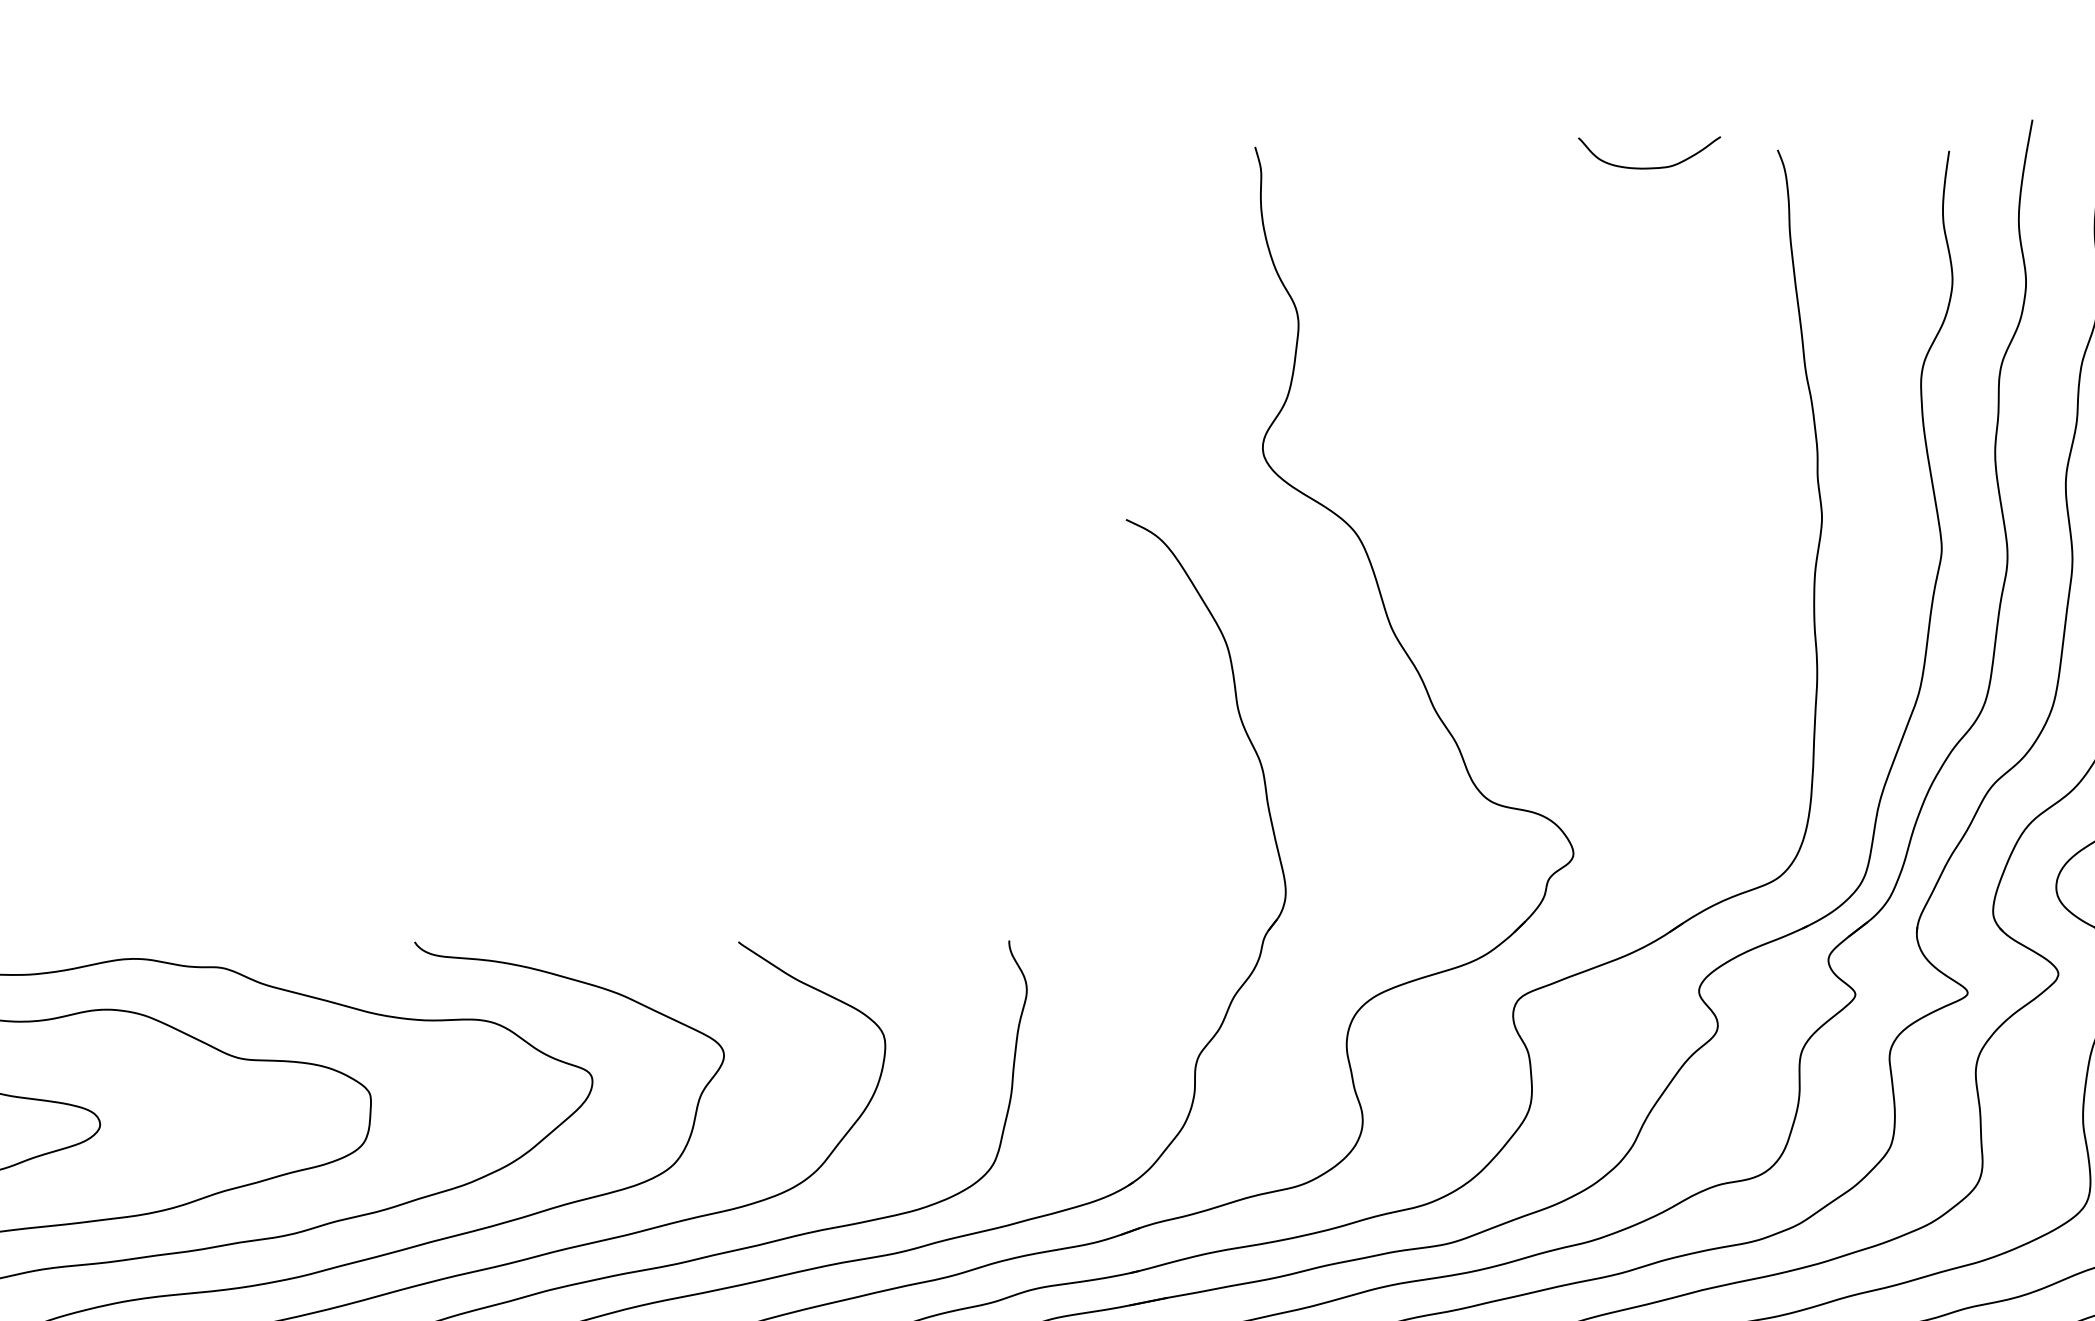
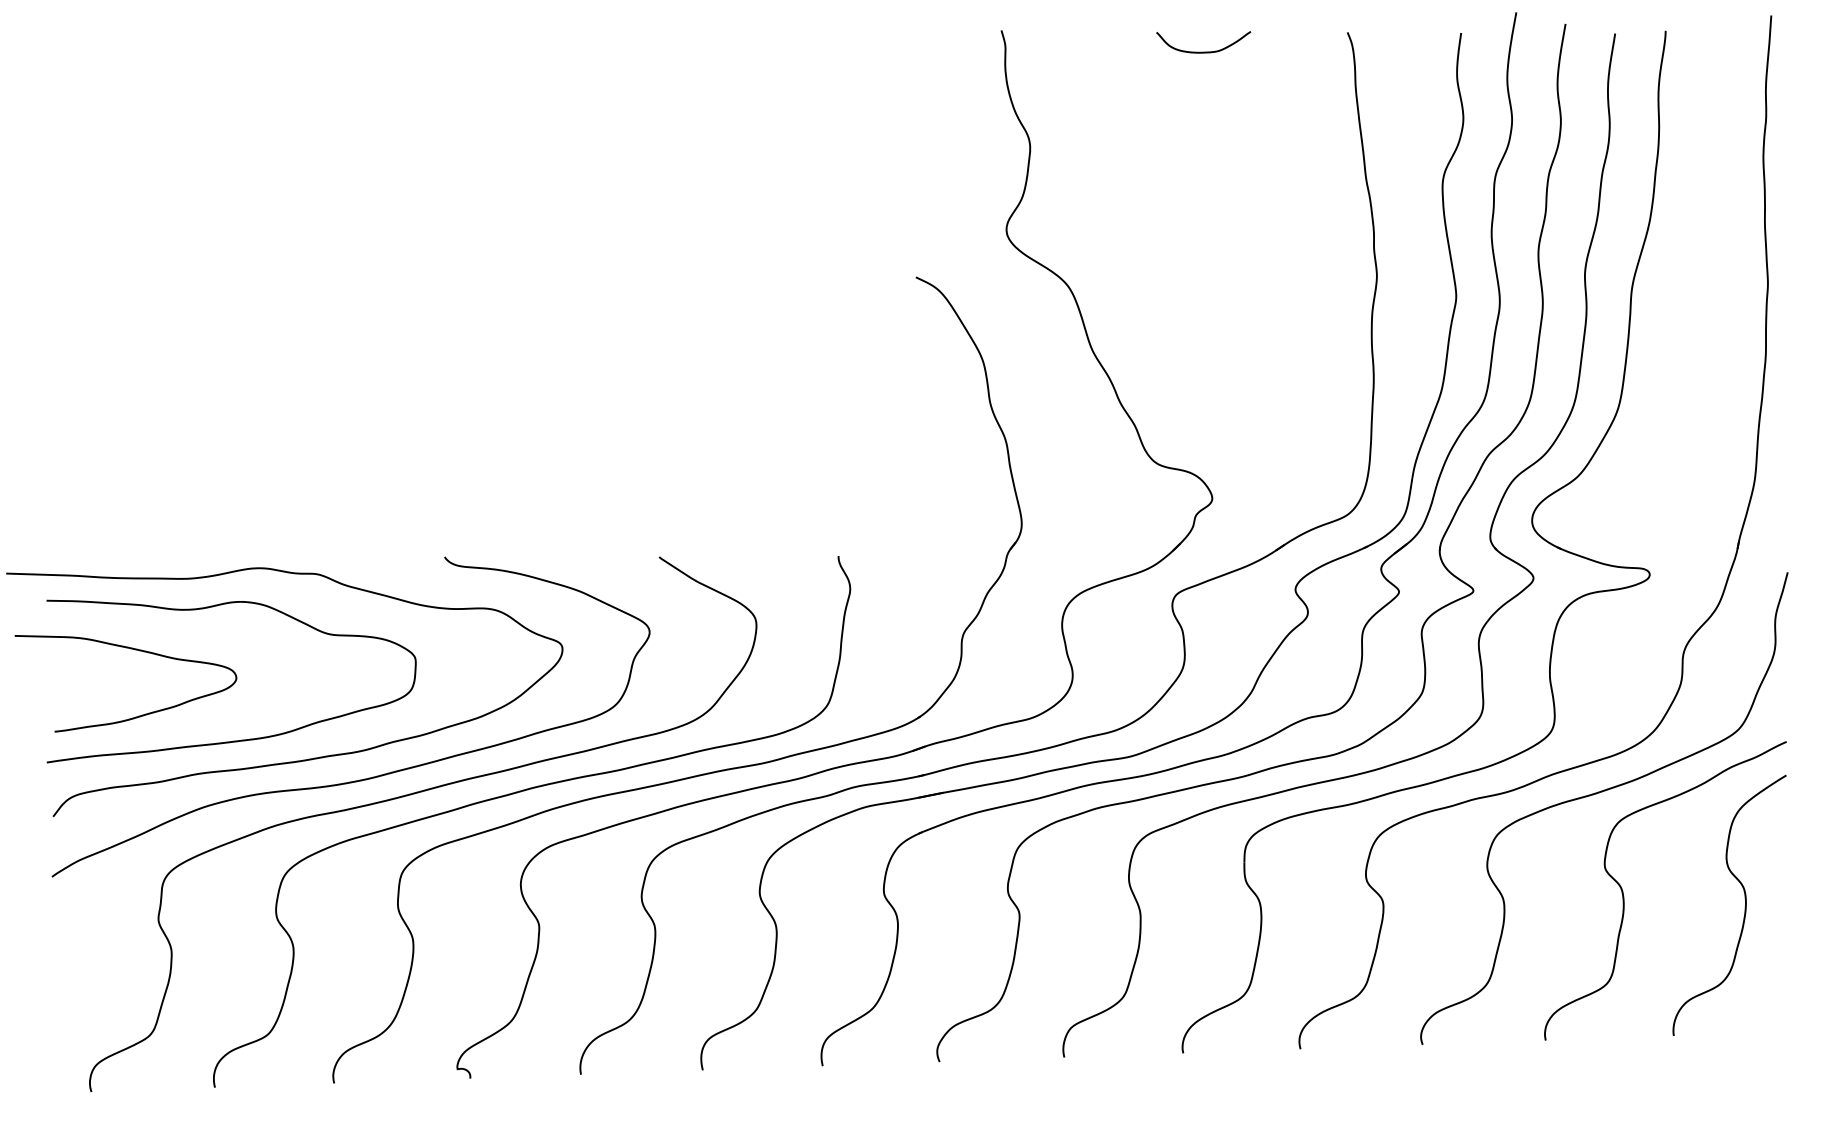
curve: (1649, 166) -> (1203, 51), moved

